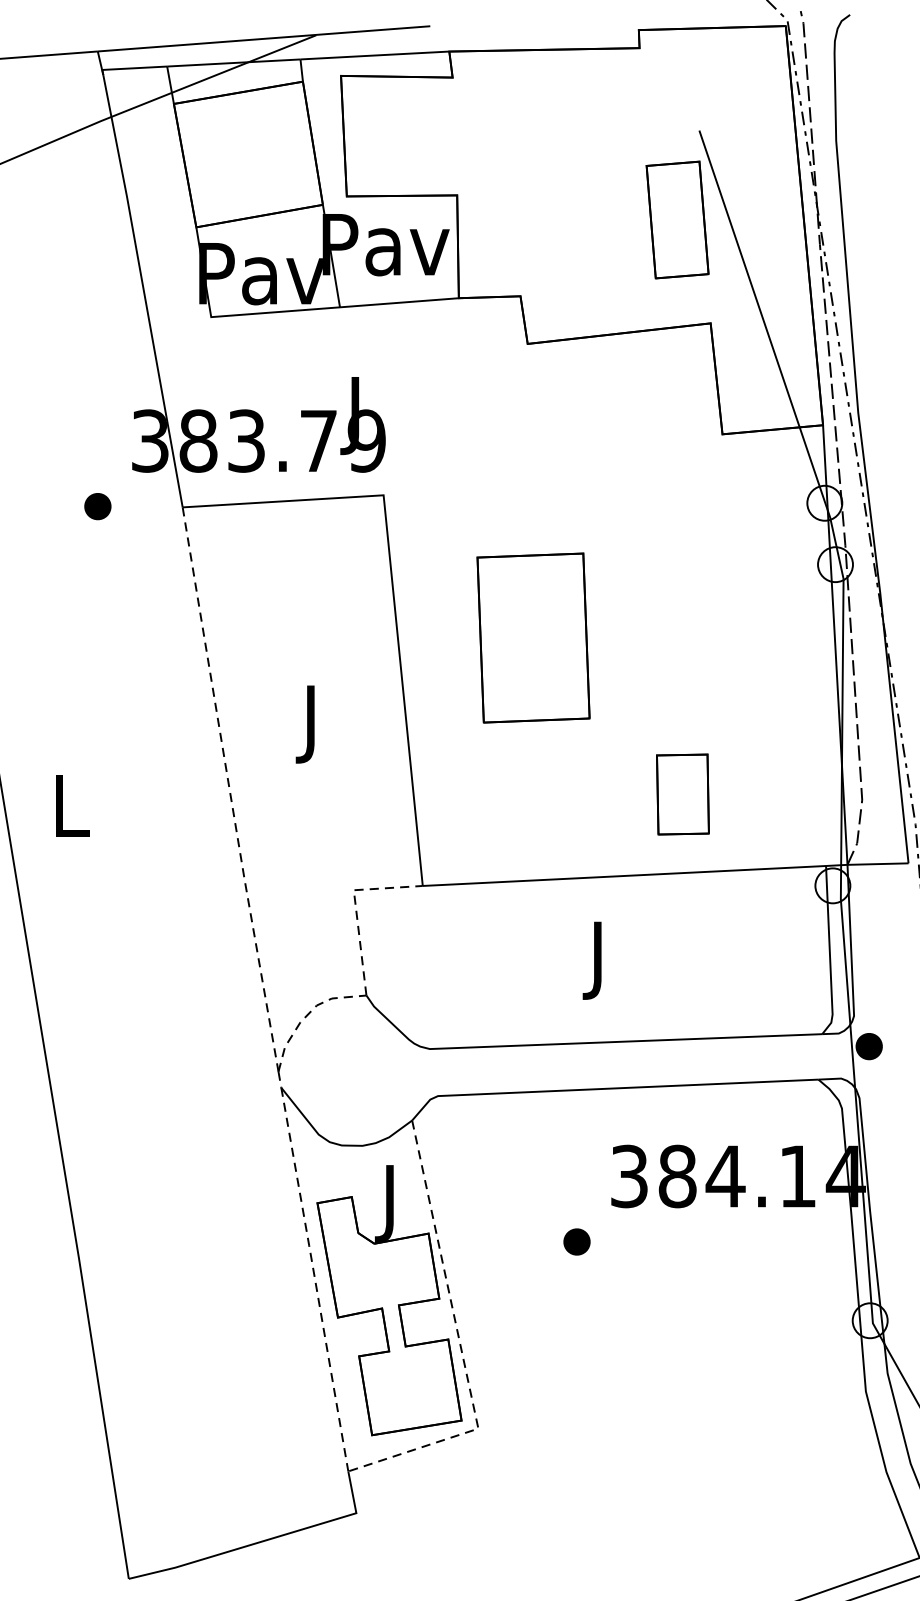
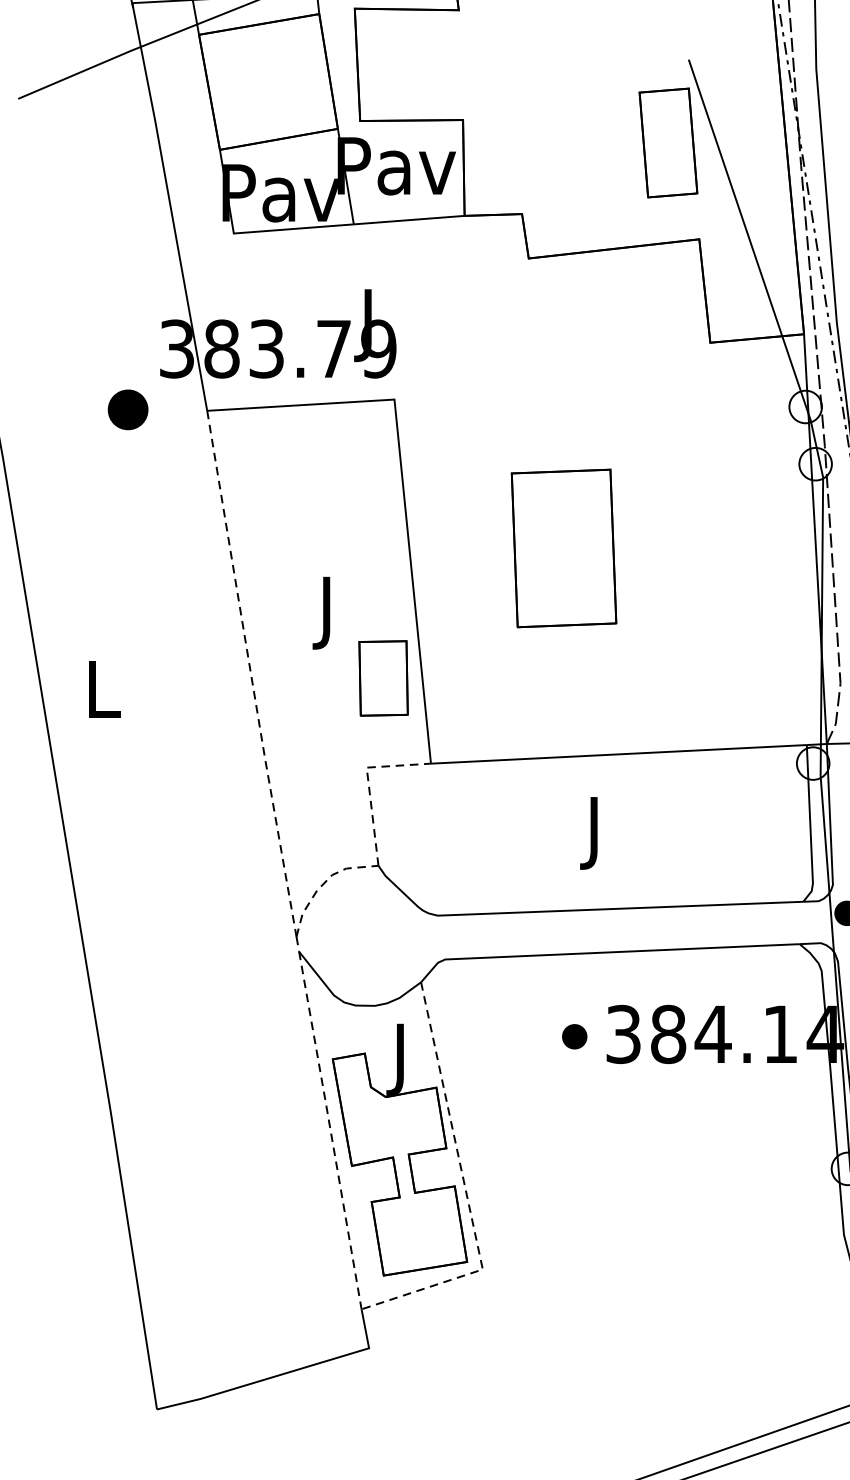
part: (97, 506) -> (127, 410), size x1.6
part: (533, 637) -> (563, 547), moved
part: (682, 794) -> (383, 678), moved
part: (576, 1241) -> (574, 1036), moved

